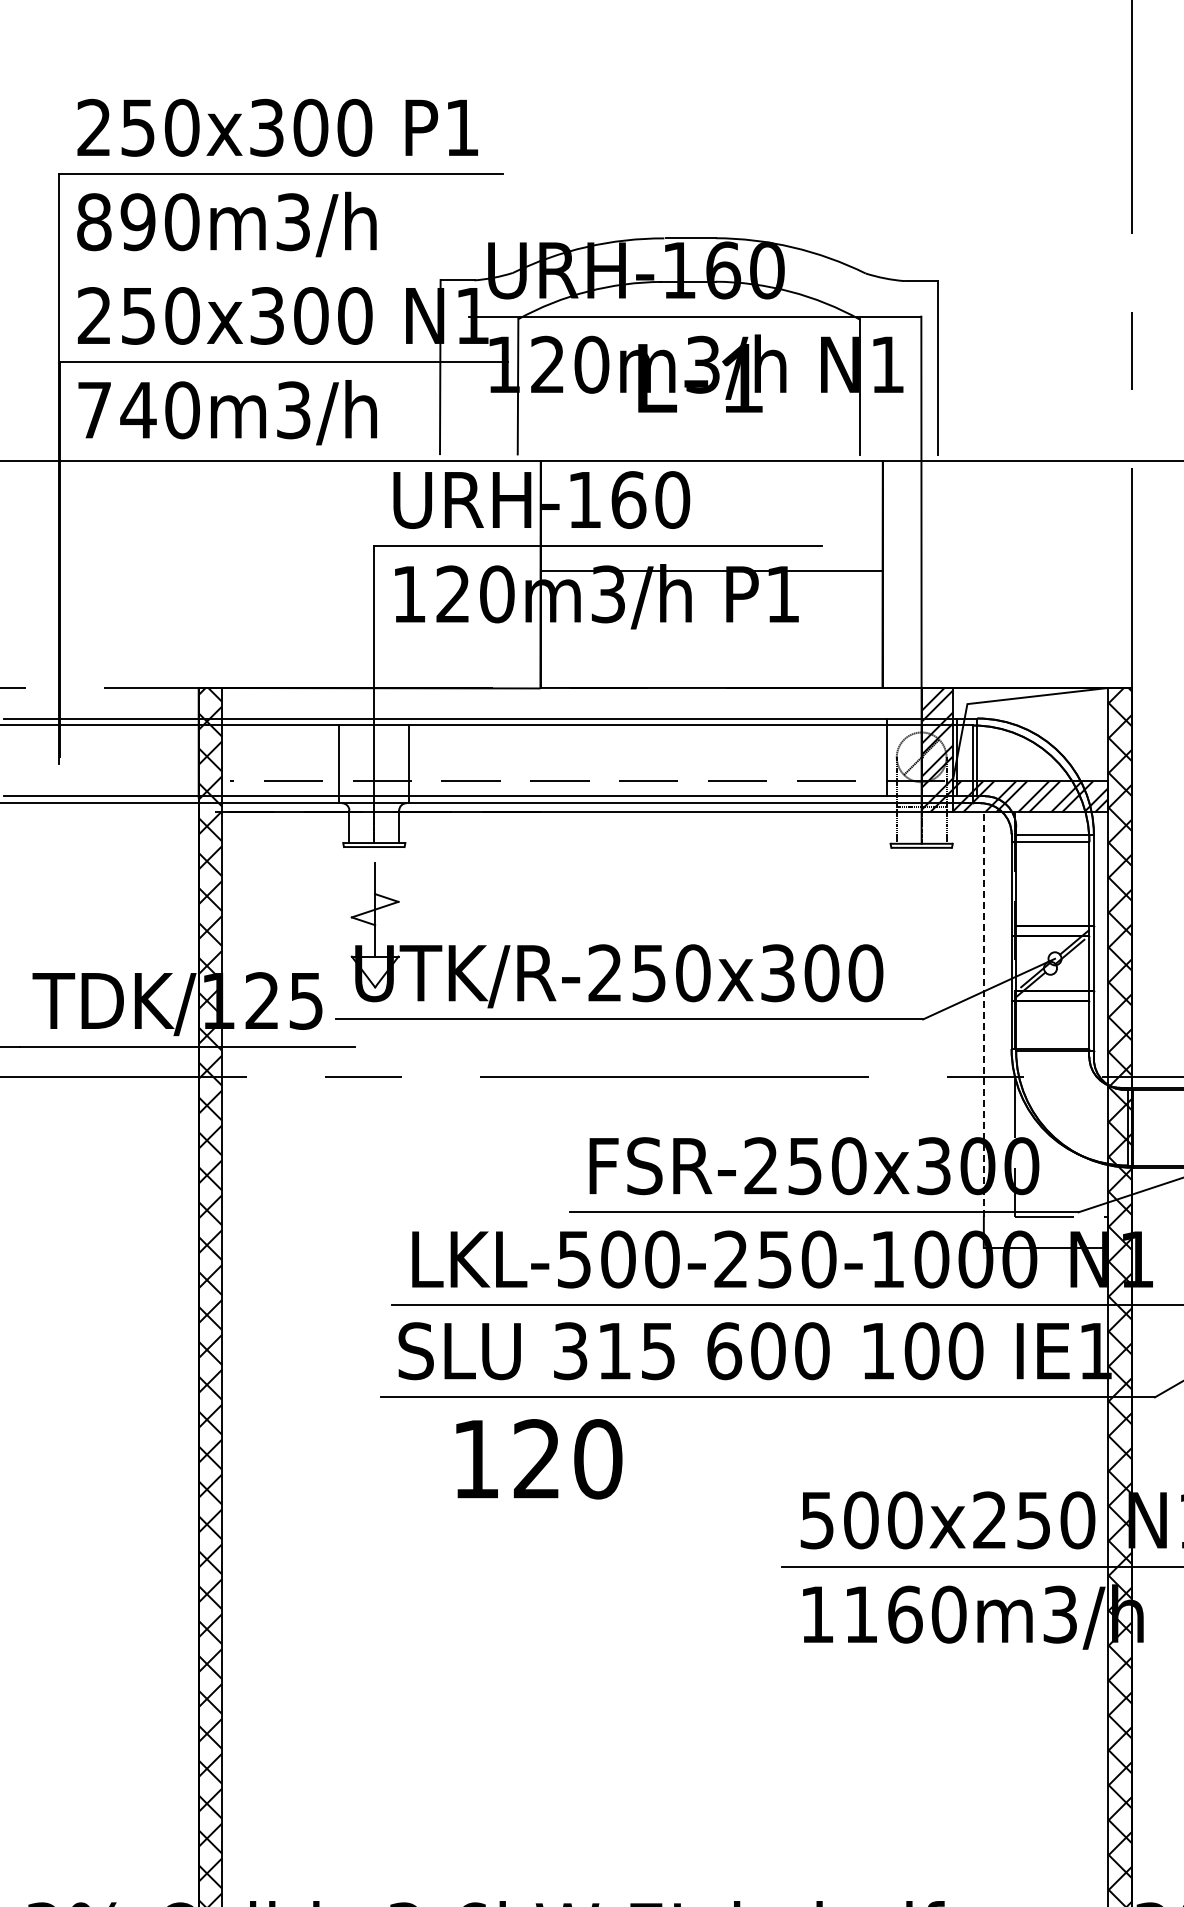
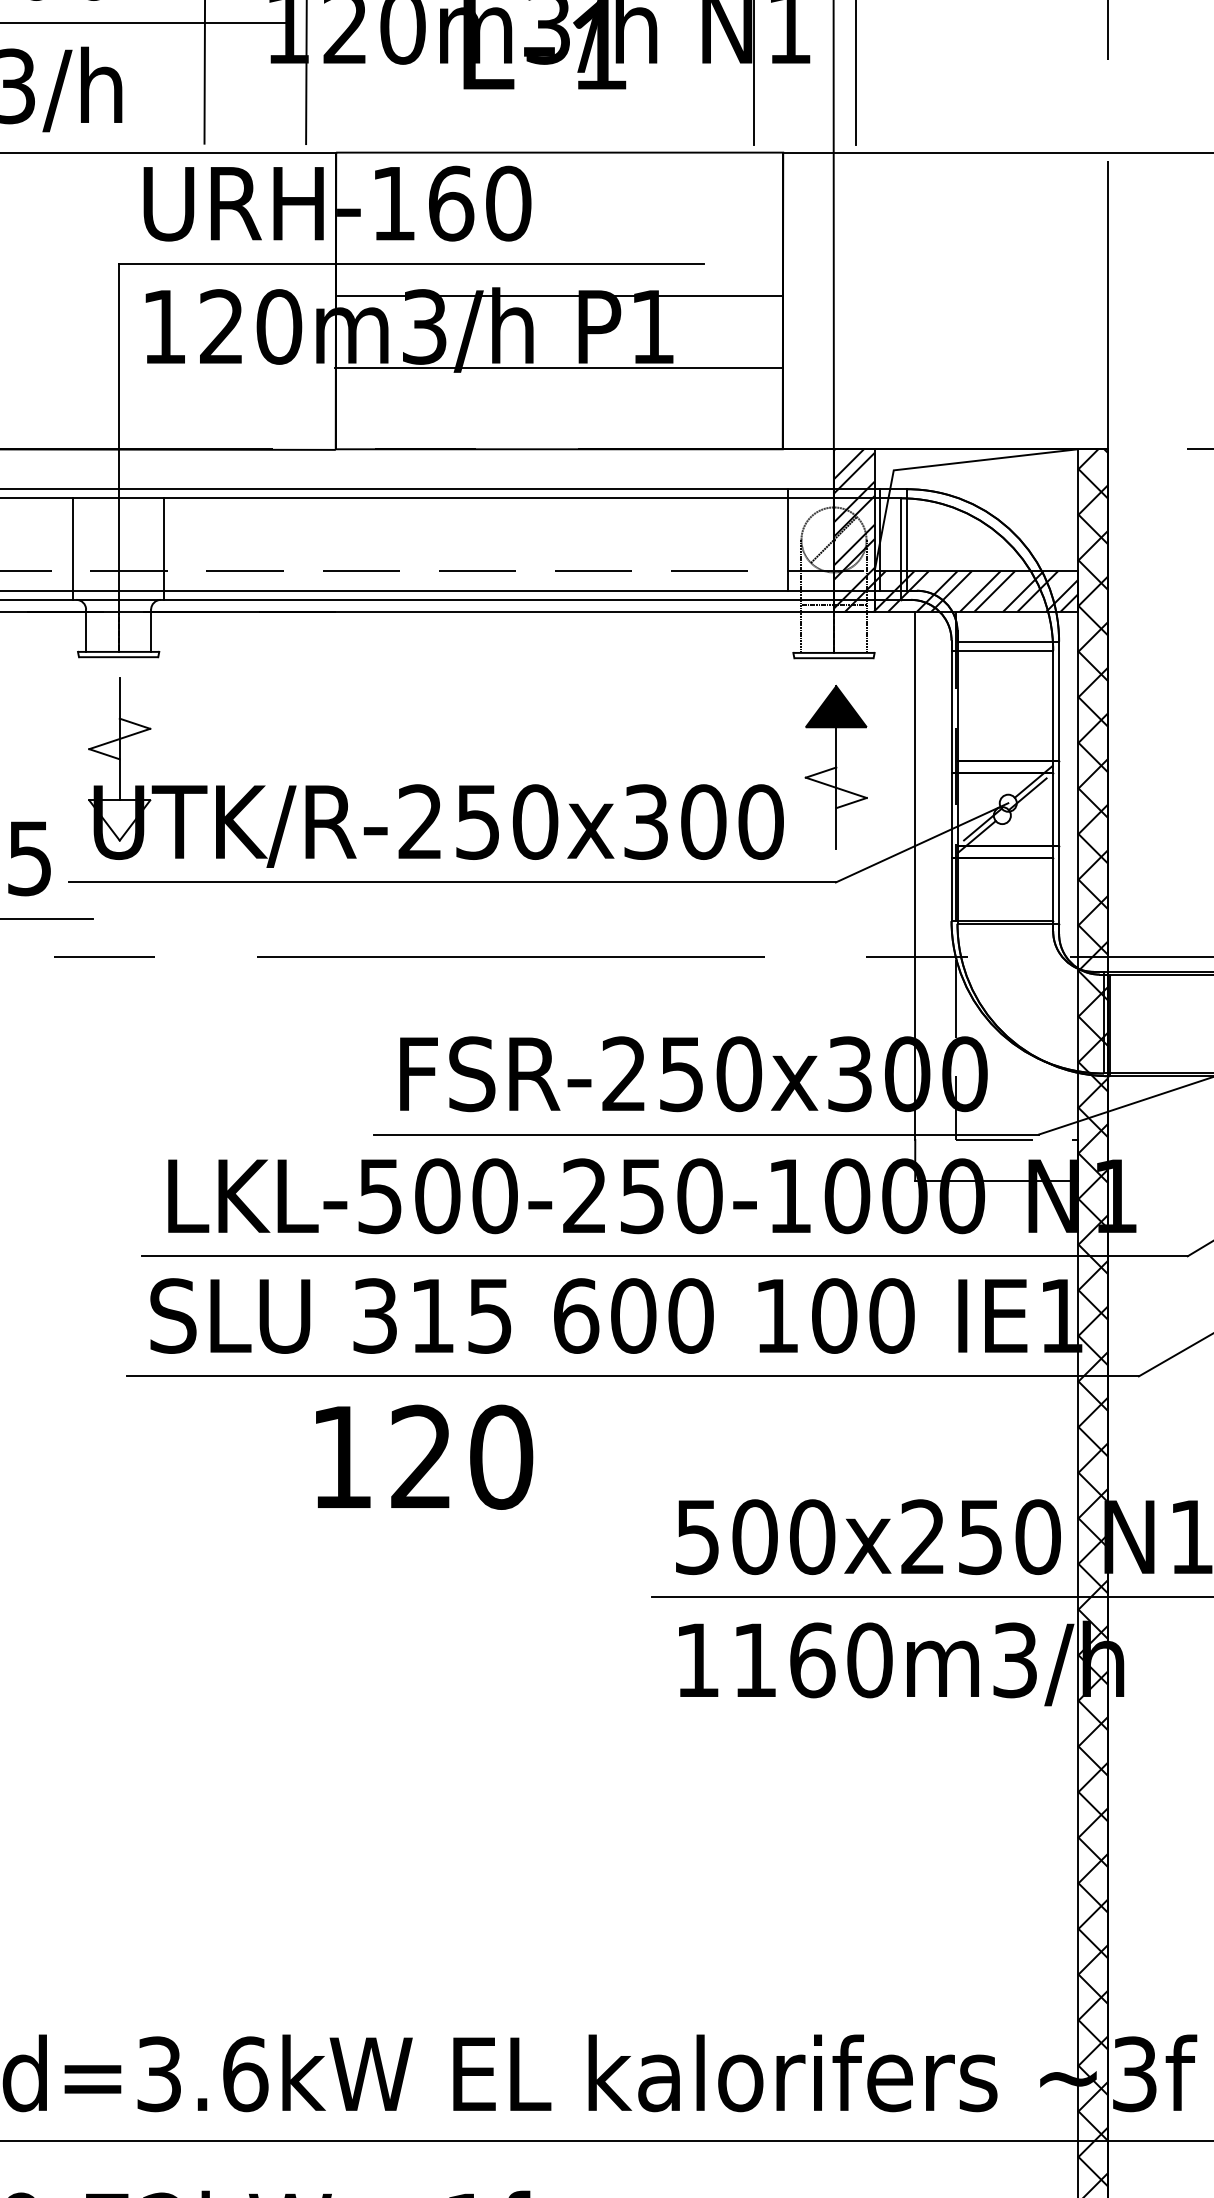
line: (711, 626) -> (559, 368), added
part: (923, 931) -> (836, 767), added
line: (983, 1013) -> (914, 874), dashed -> solid
text: (539, 1459) -> (424, 1457), moved

